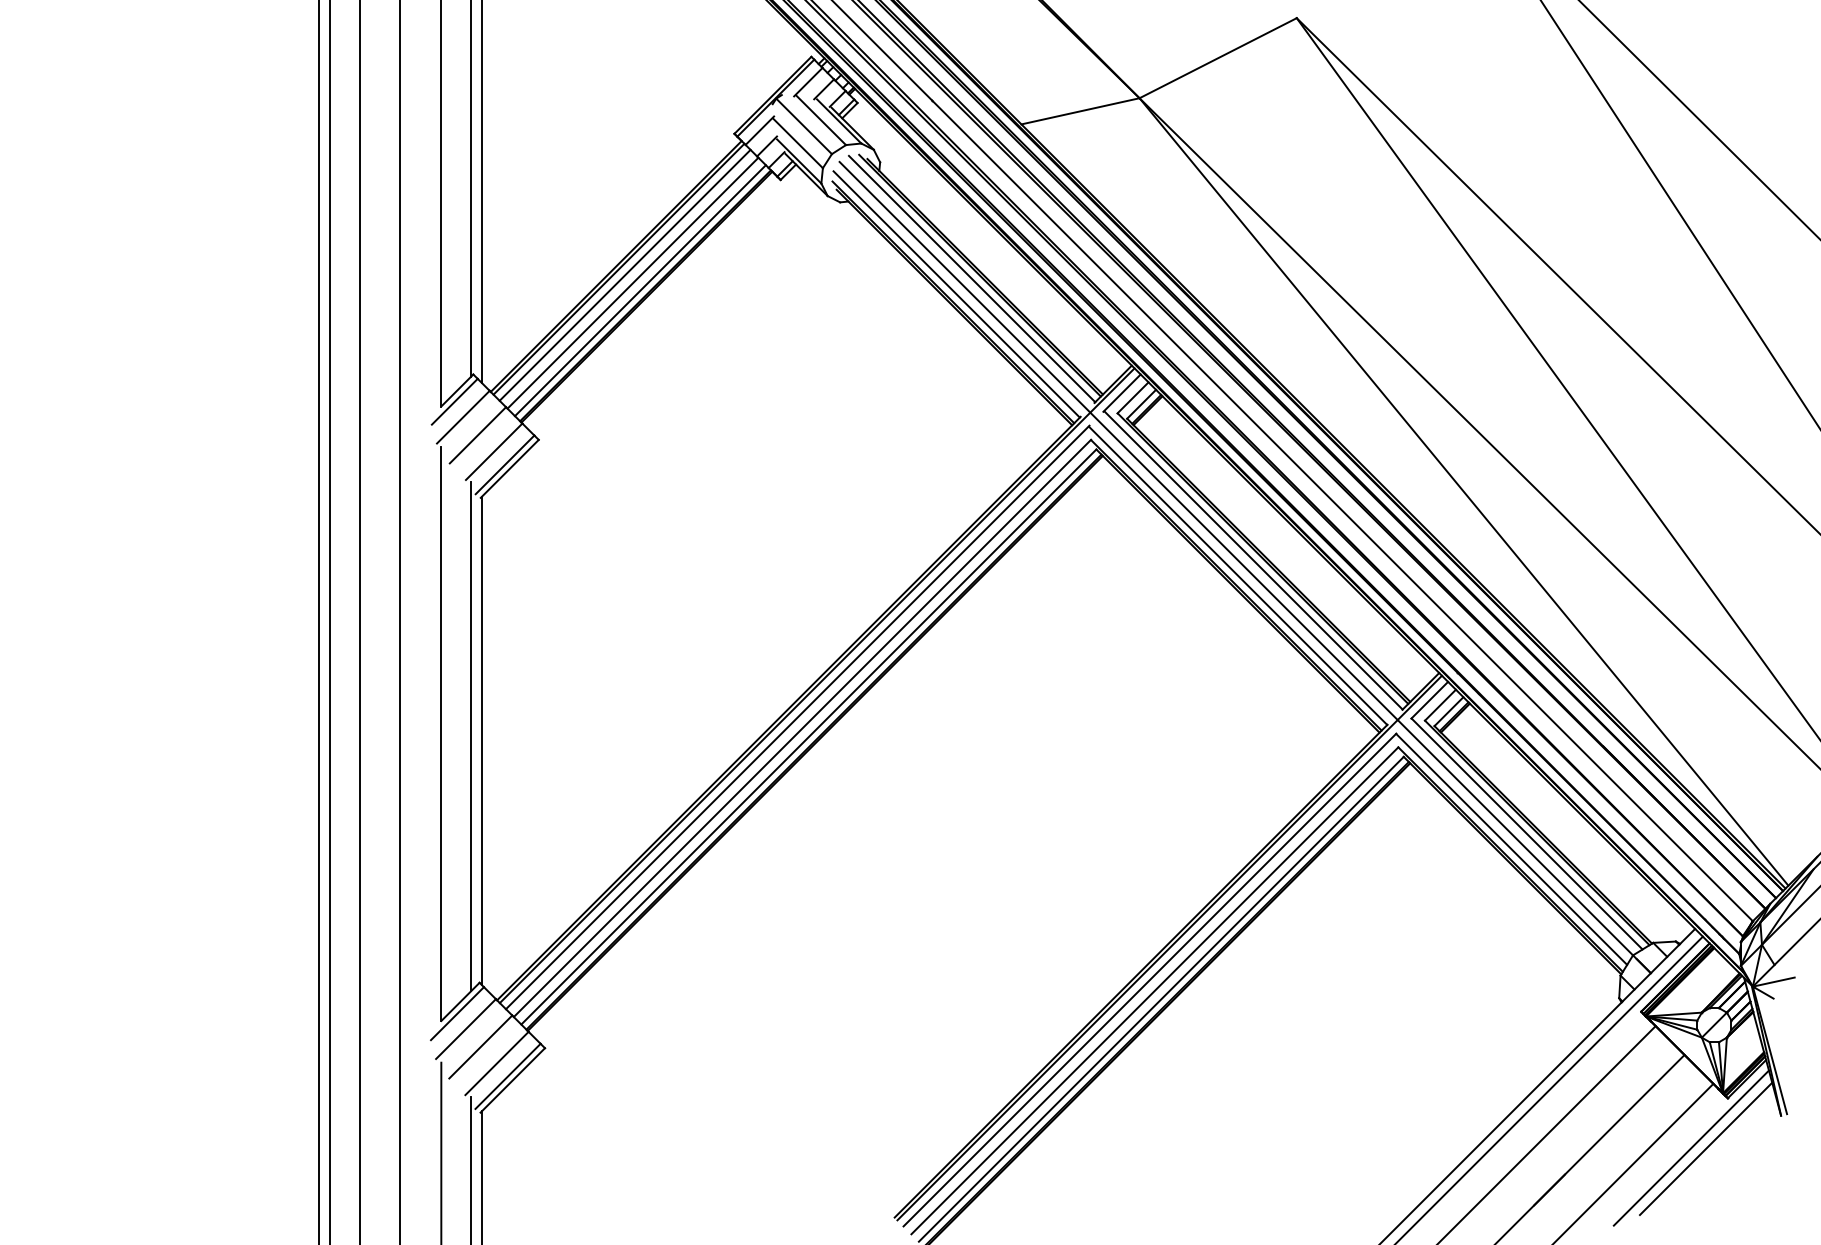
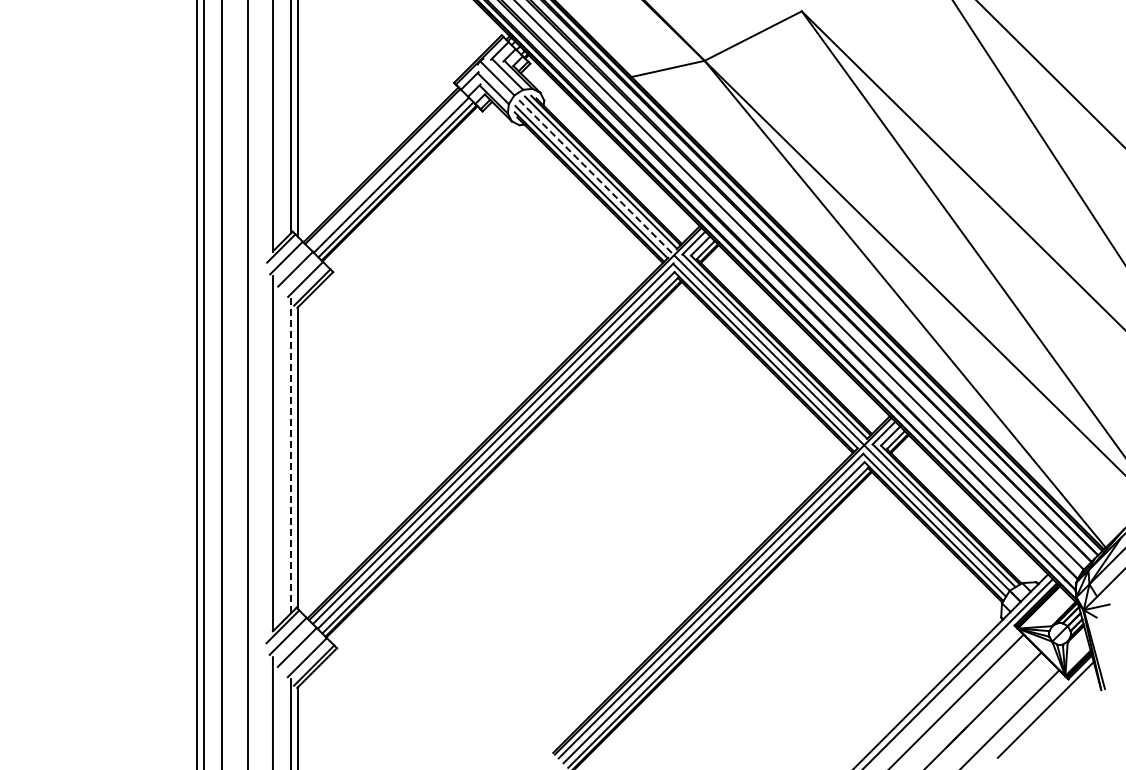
line: (625, 273) -> (386, 169), removed
line: (964, 288) -> (596, 178), solid -> dashed
line: (471, 736) -> (291, 455), solid -> dashed
line: (1705, 1148) -> (1054, 710), removed

